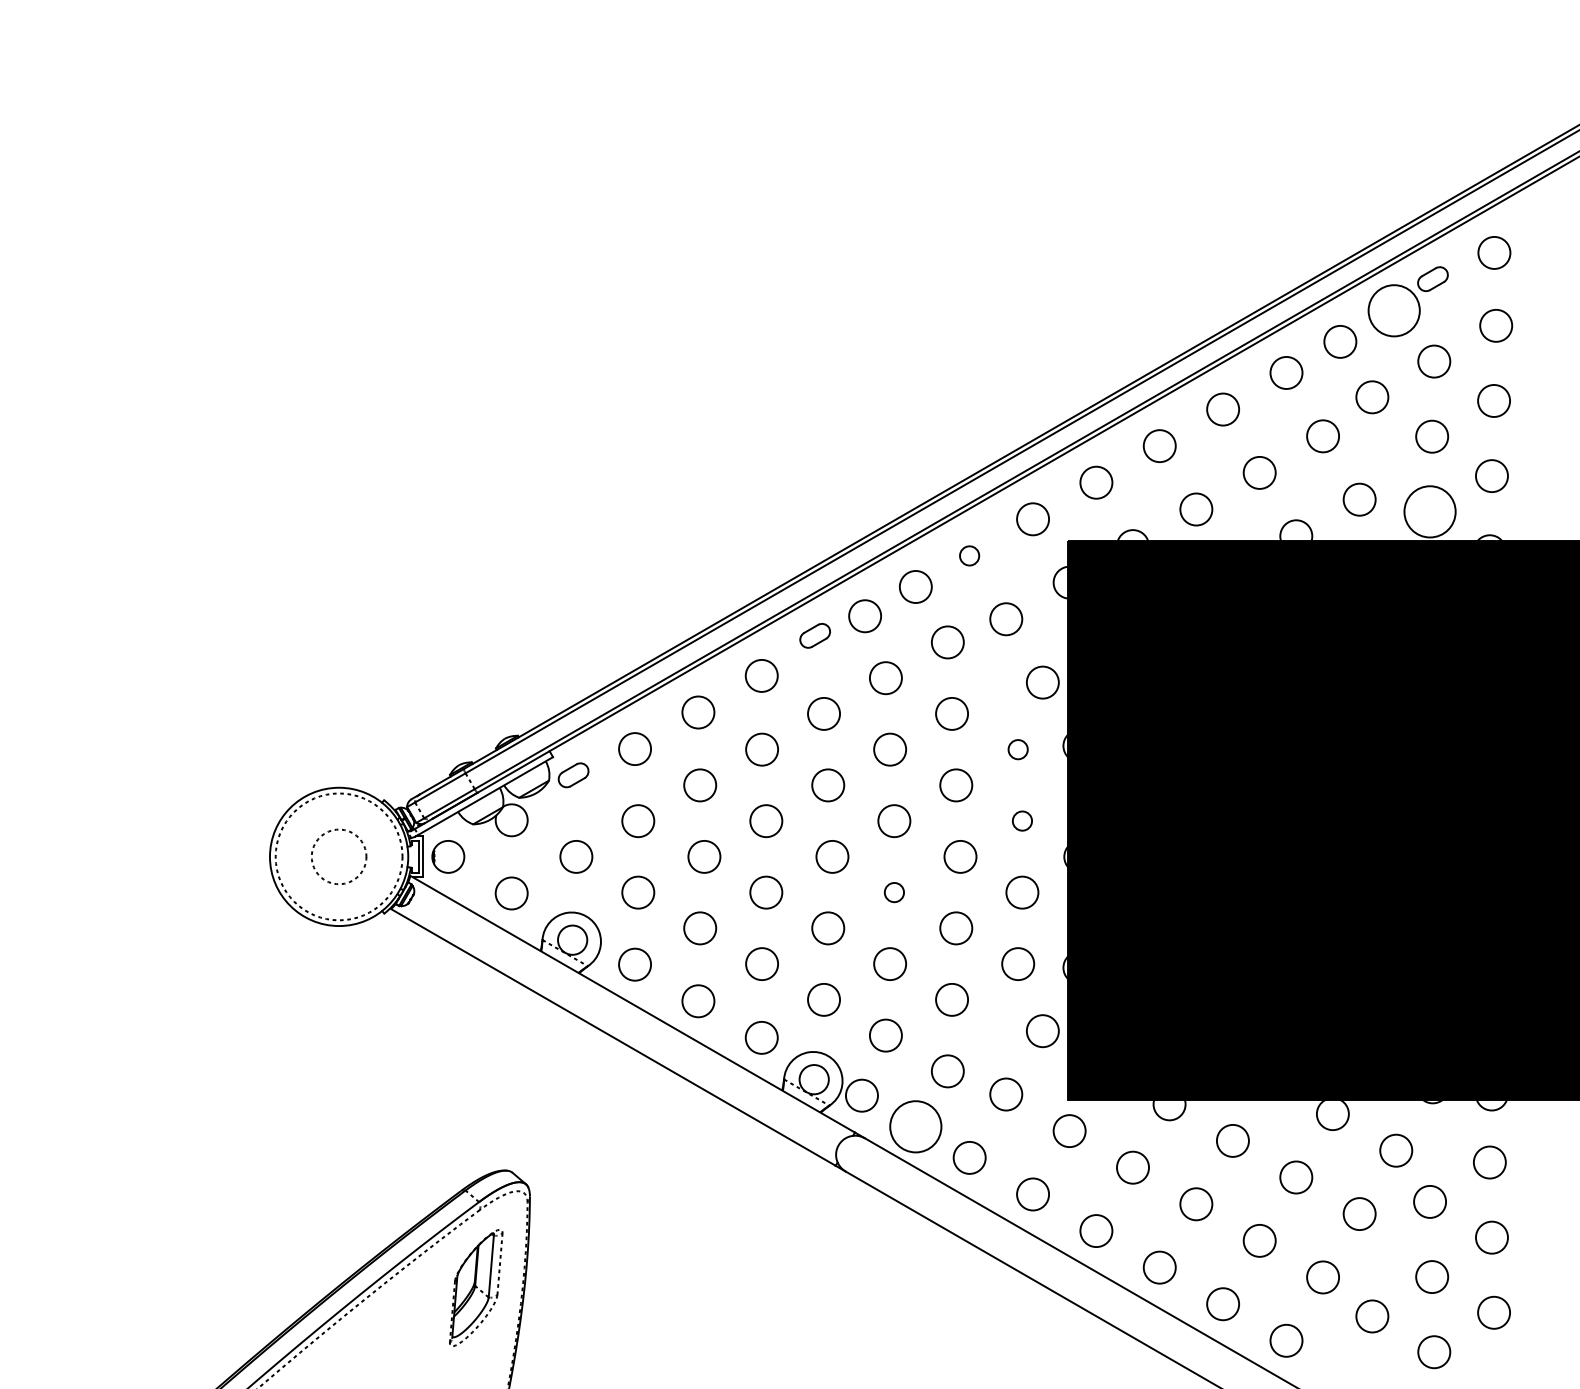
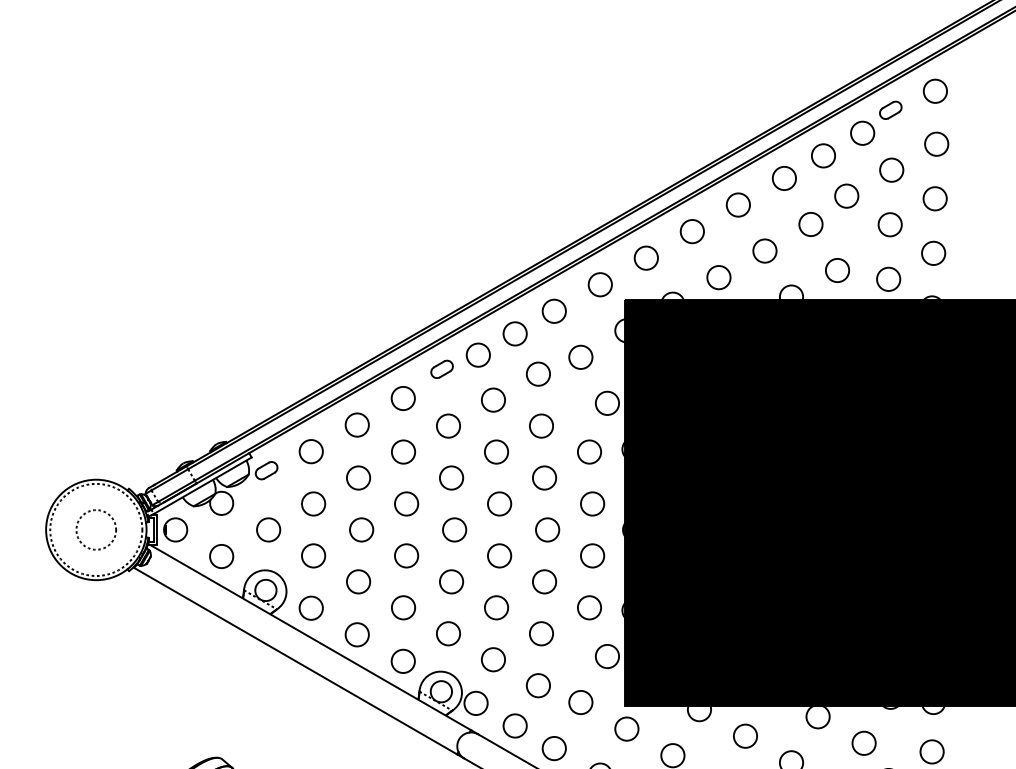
circle: (1394, 310) -> (862, 133), size x0.62
circle: (1430, 511) -> (888, 279), size x0.62
circle: (969, 555) -> (554, 311), size x1.67
circle: (1018, 749) -> (589, 451), size x1.67
circle: (1022, 820) -> (592, 503), size x1.67
circle: (894, 892) -> (499, 555), size x1.67
circle: (915, 1126) -> (514, 725), size x0.62

